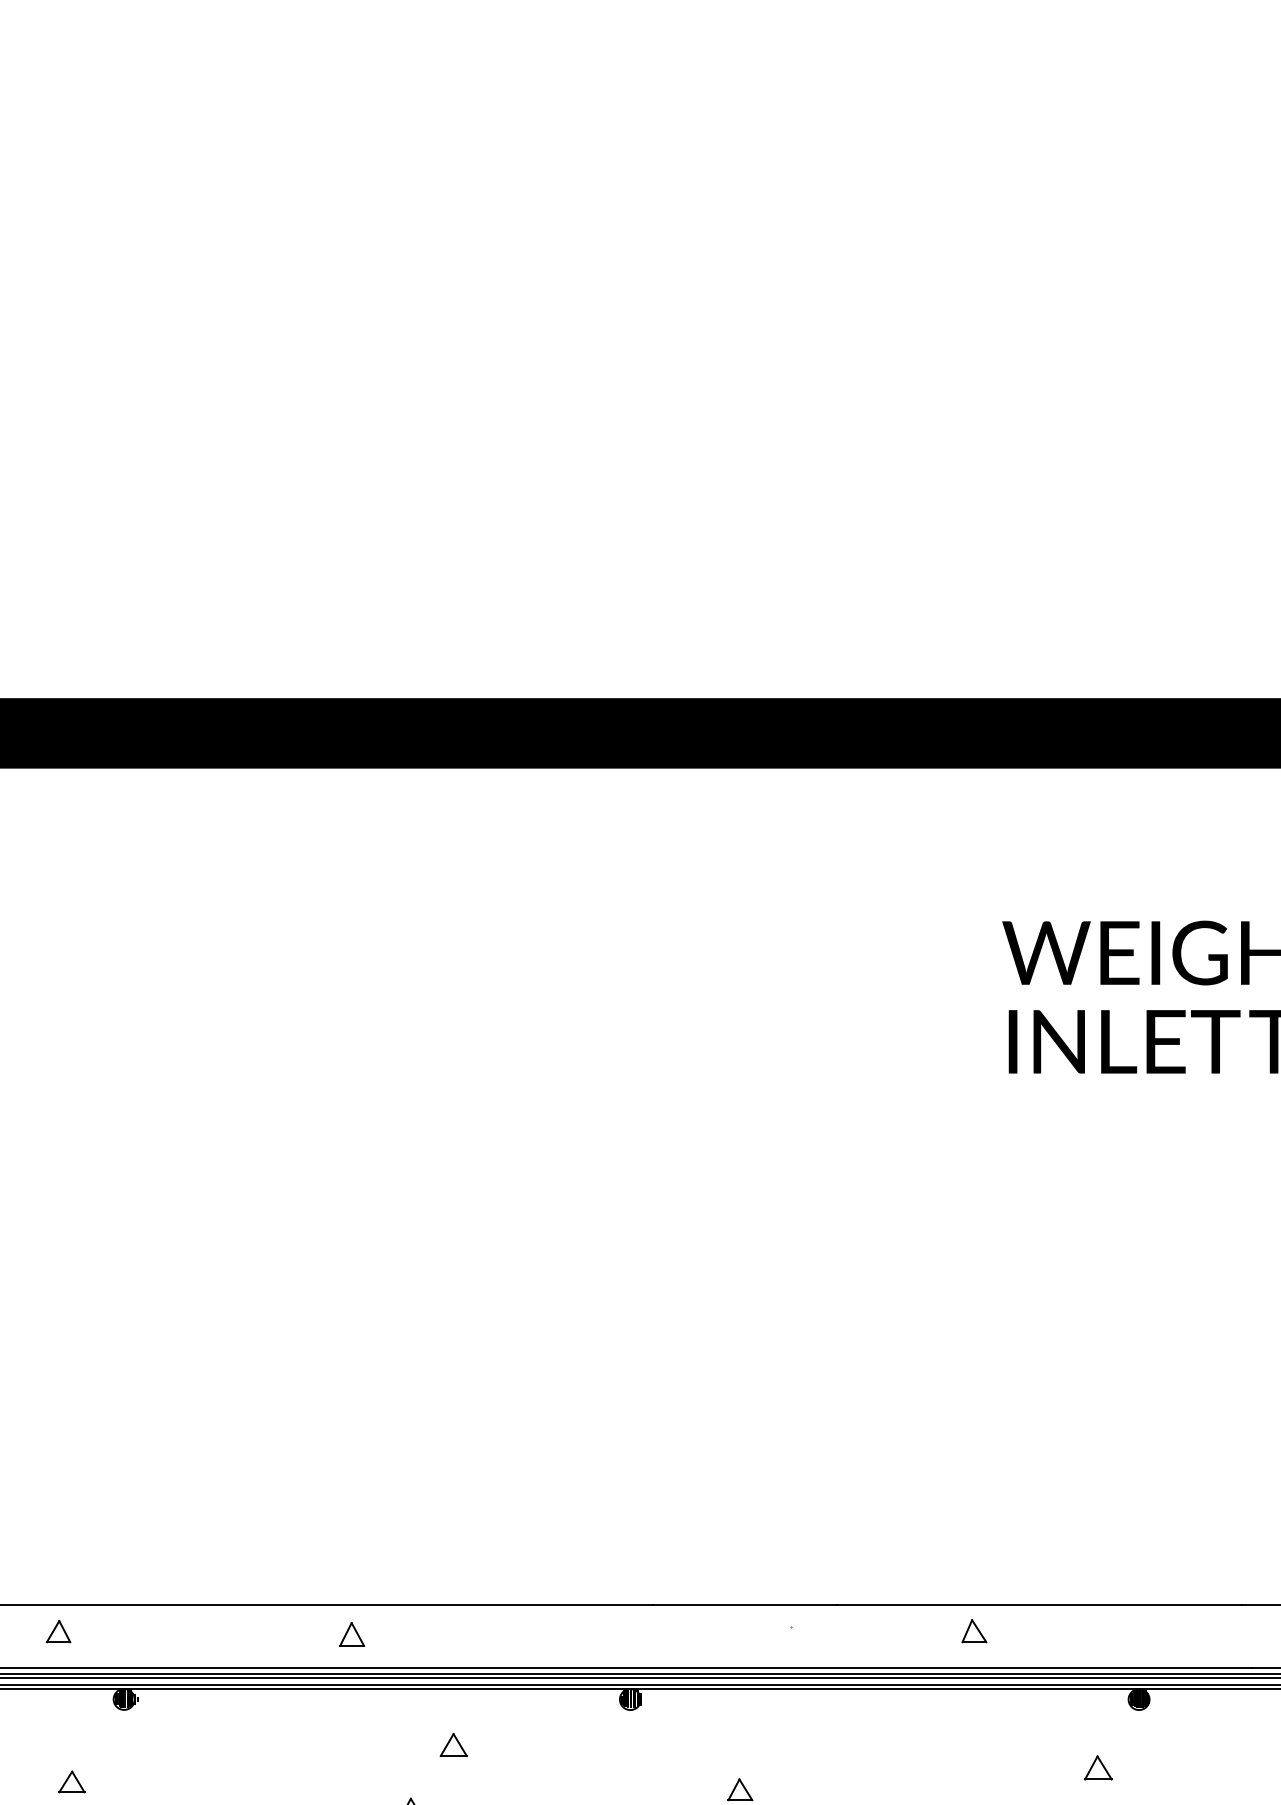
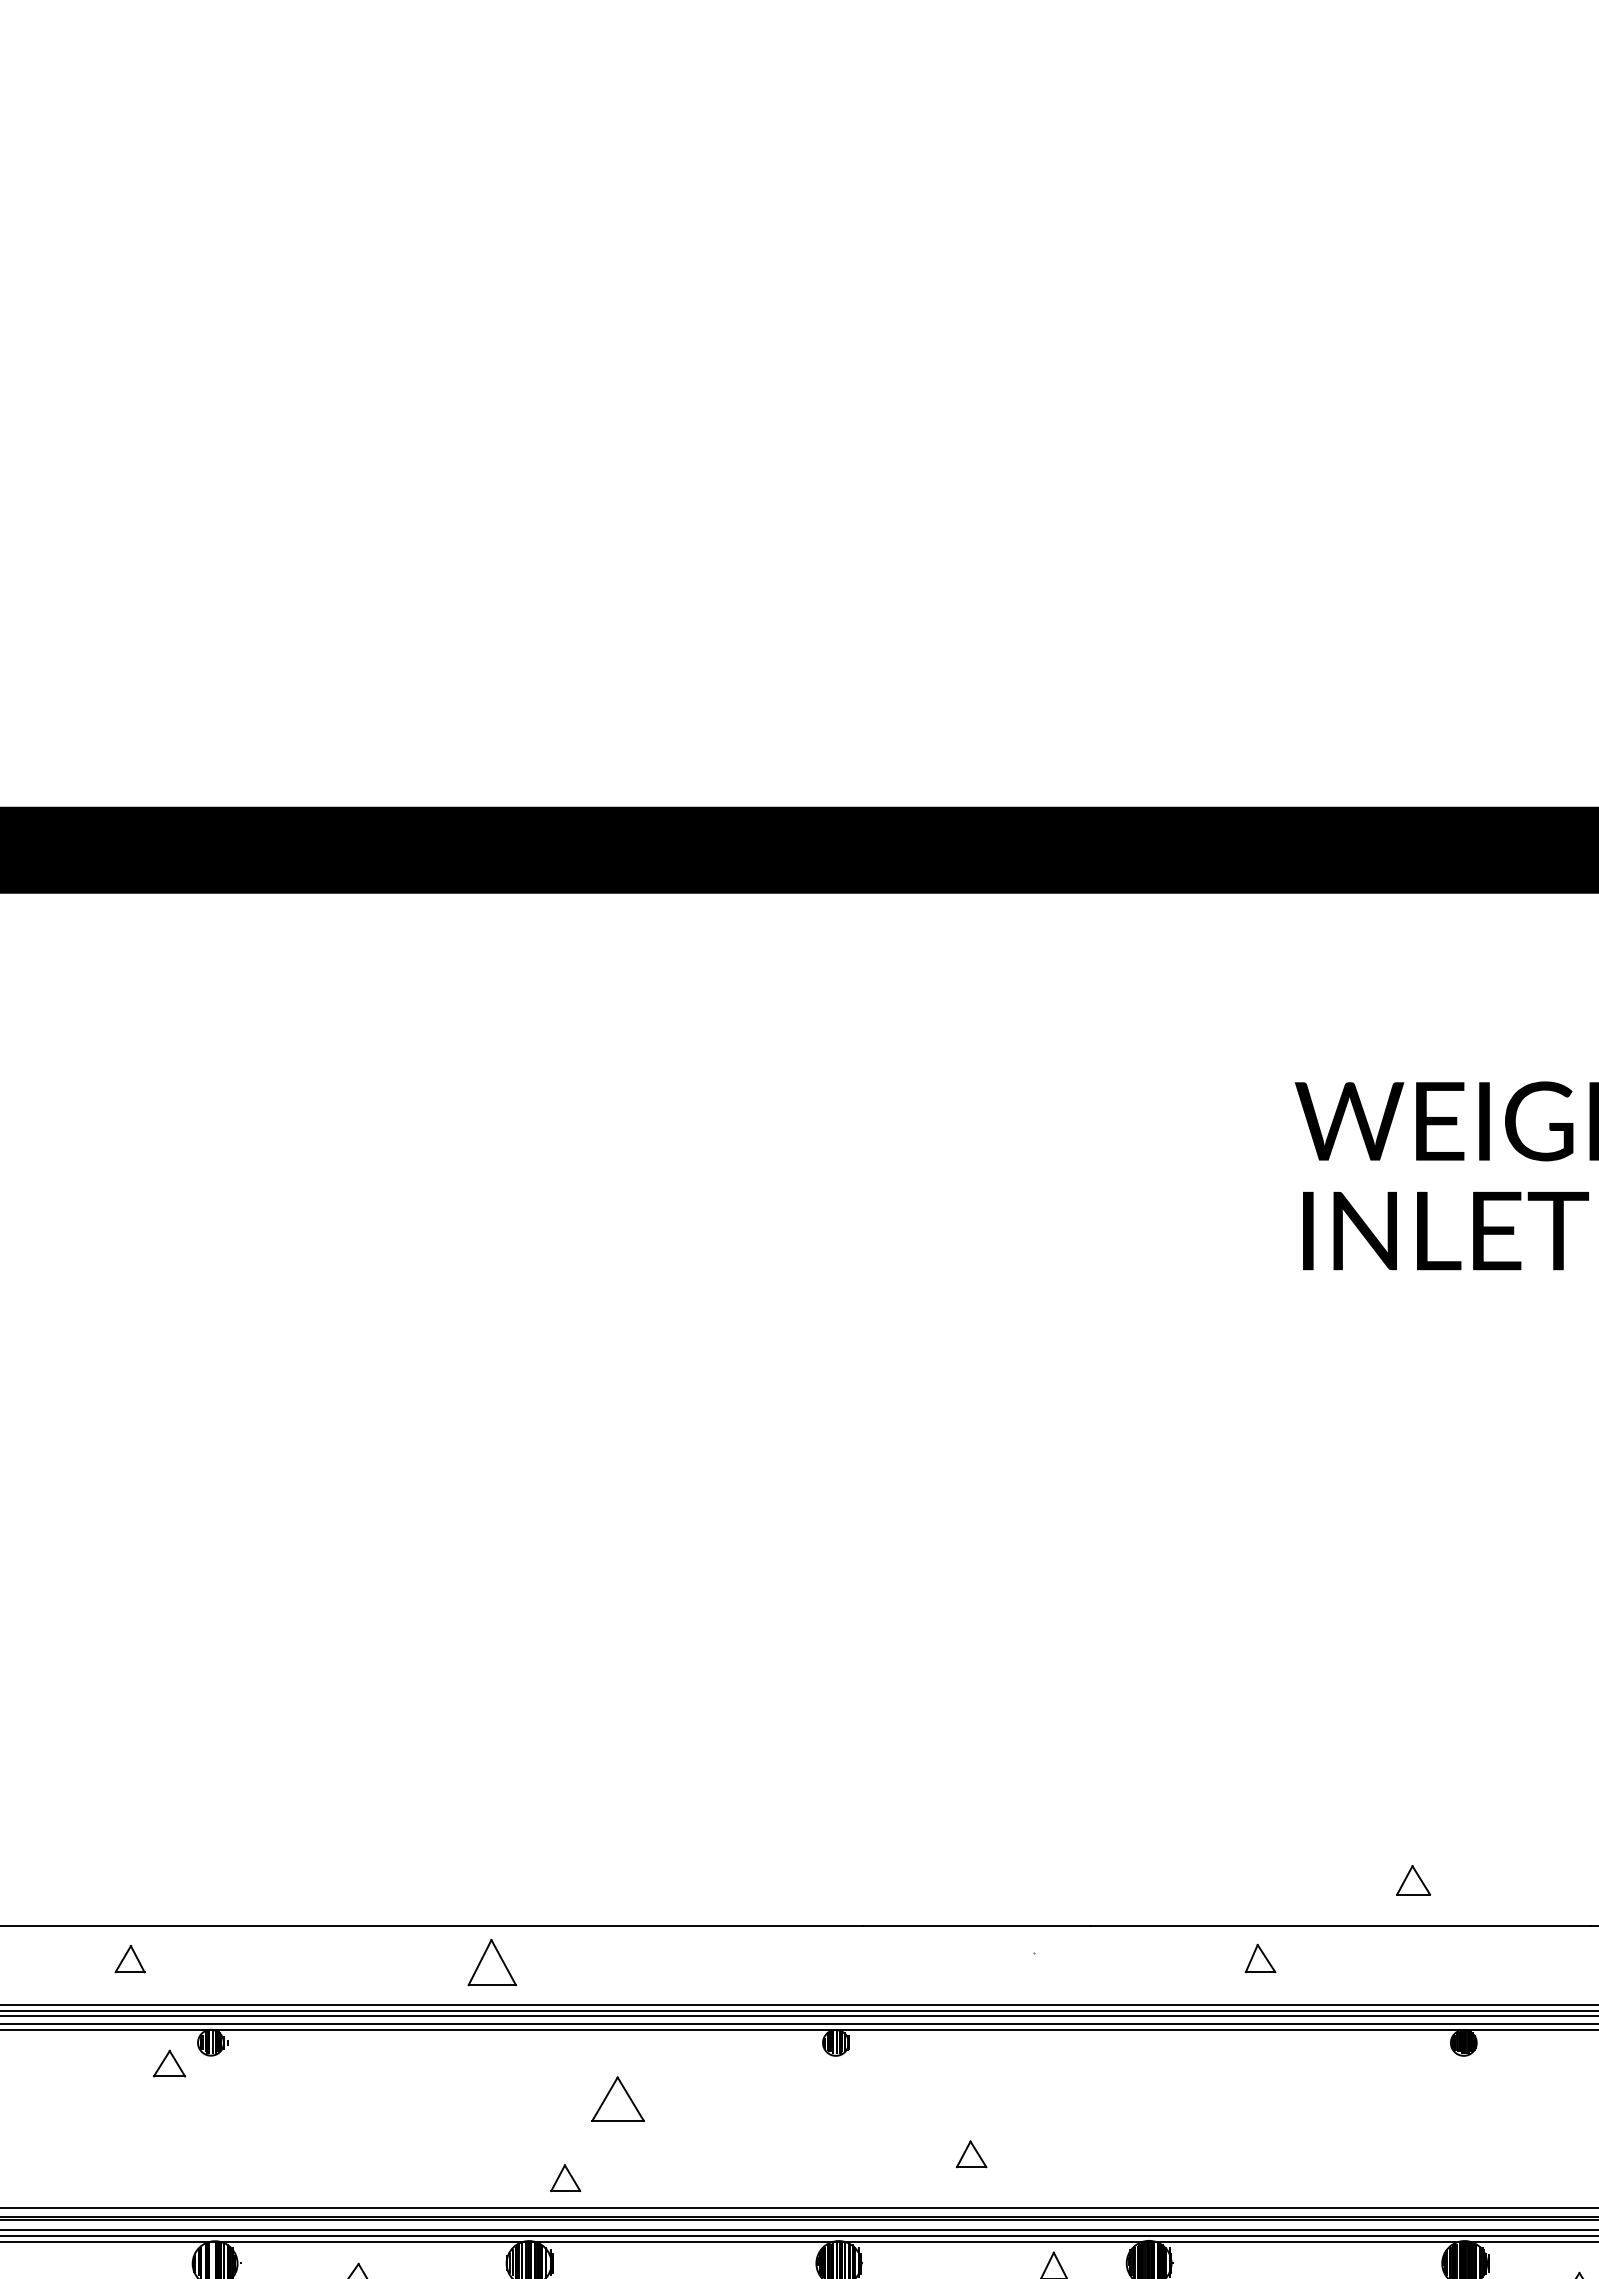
part: (352, 1634) -> (492, 1962), size x1.6
part: (453, 1744) -> (617, 2098), size x1.6
part: (1098, 1768) -> (1413, 1880), moved
part: (71, 1781) -> (169, 2063), moved

